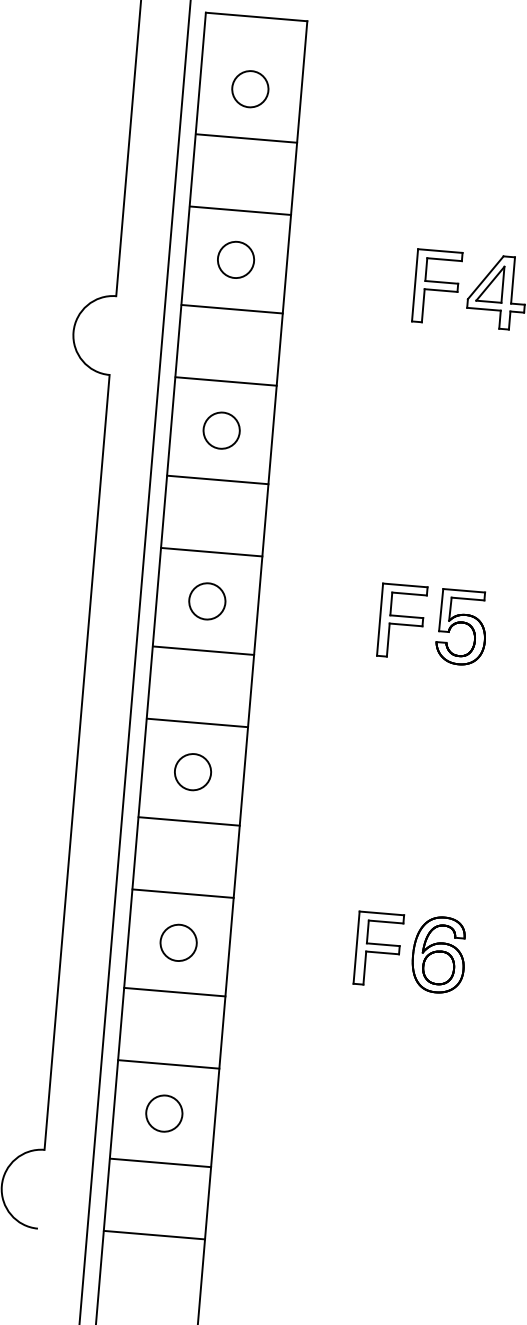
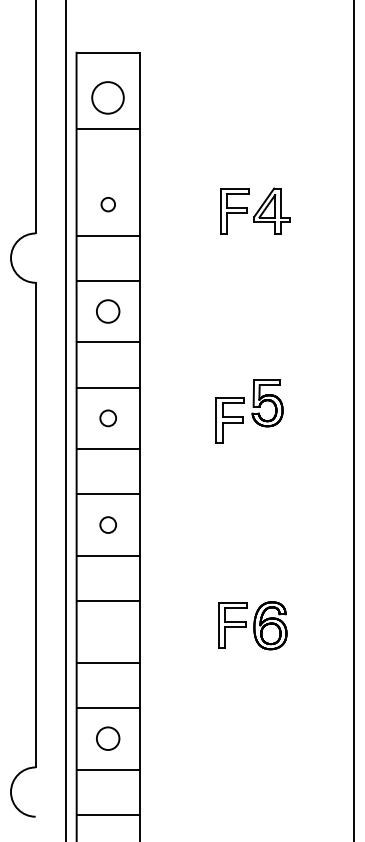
circle: (250, 88) -> (108, 97), size x1.4
line: (239, 209) -> (107, 173), removed
circle: (236, 259) -> (108, 204), size x0.6
circle: (207, 601) -> (108, 418), size x0.7
part: (461, 627) -> (267, 403), moved
circle: (193, 771) -> (108, 524), size x0.7
circle: (179, 942) -> (108, 631), removed

